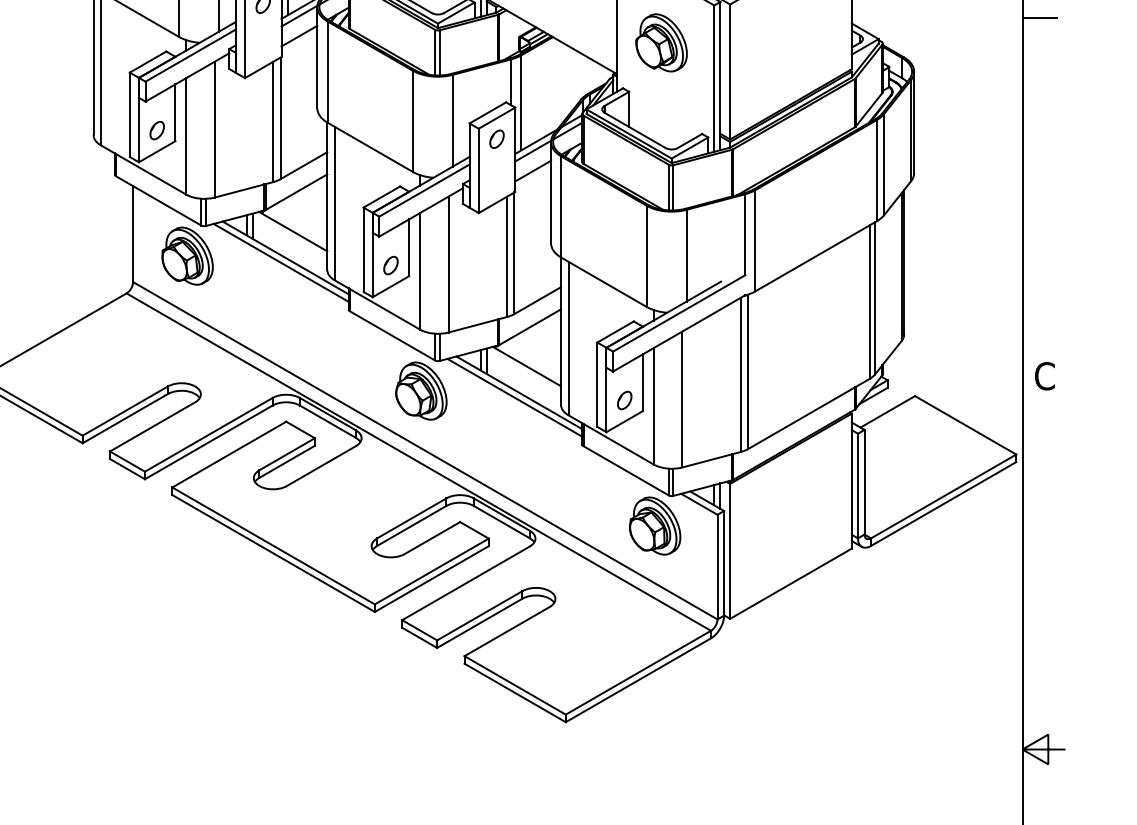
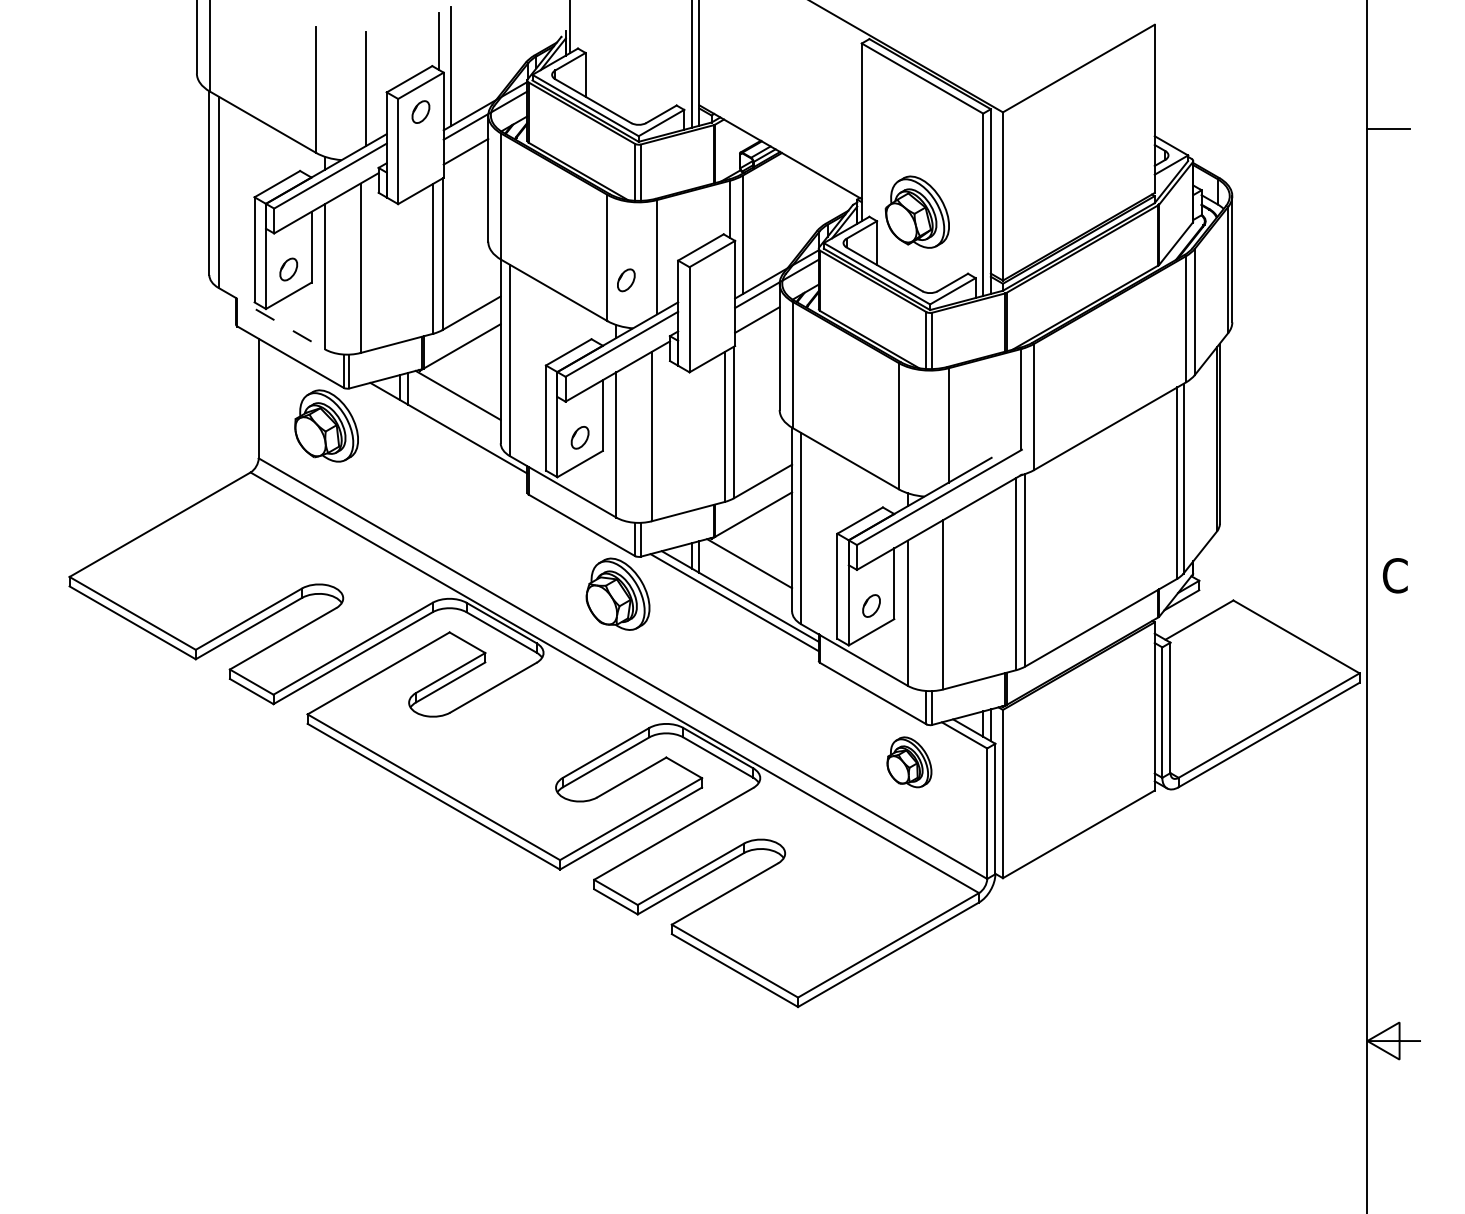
part: (660, 42) -> (916, 211), moved
part: (497, 139) -> (626, 280), moved
line: (144, 169) -> (272, 318), solid -> dashed
line: (281, 262) -> (443, 433), removed
part: (655, 525) -> (909, 761), size x0.7

